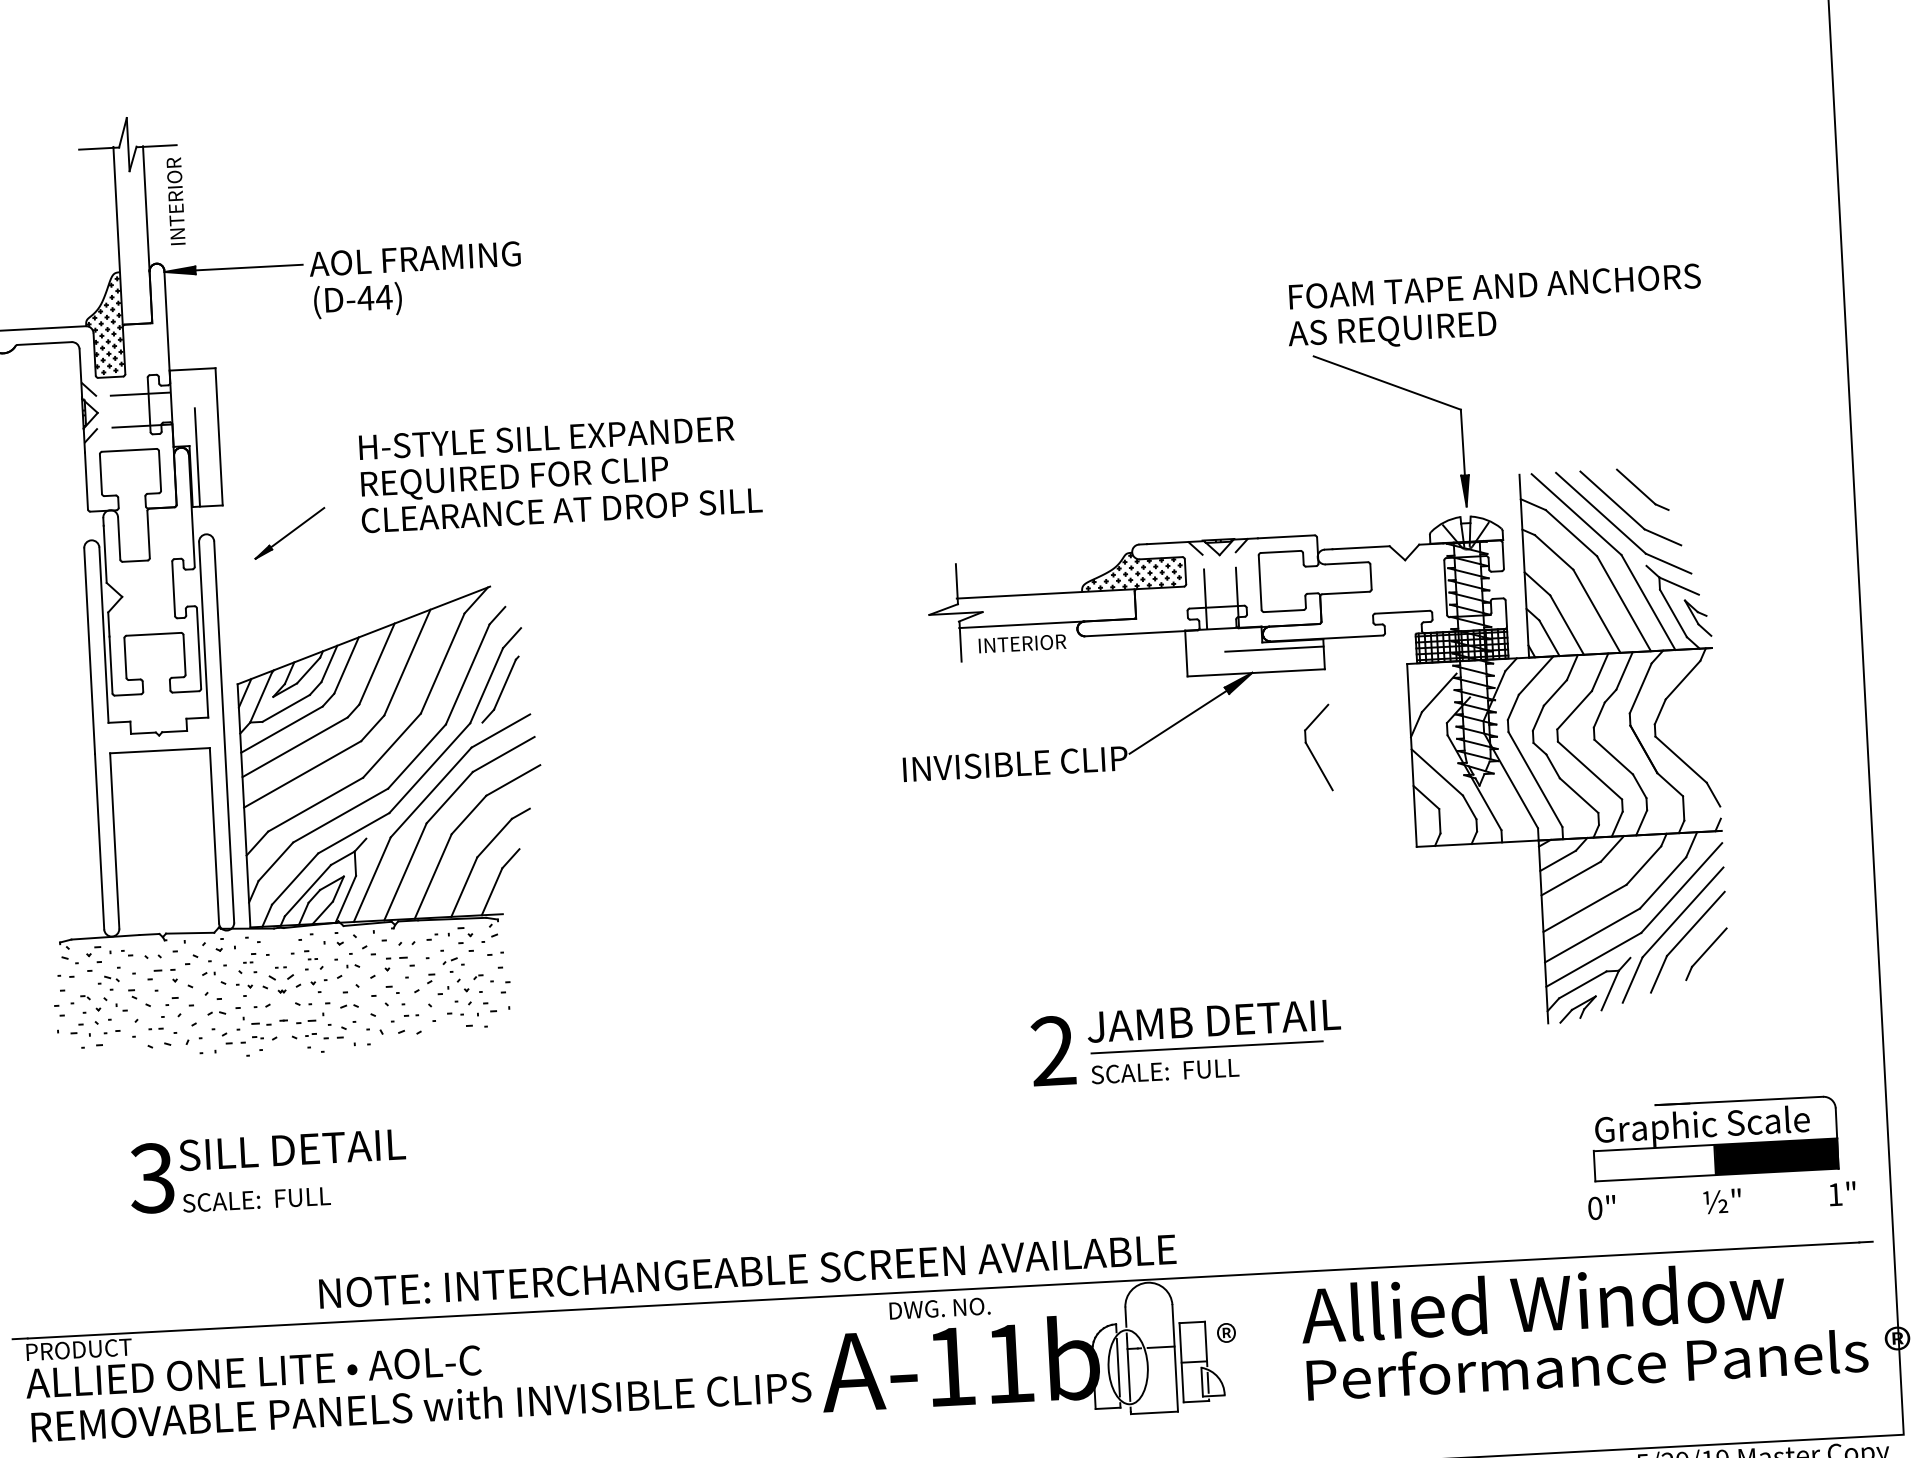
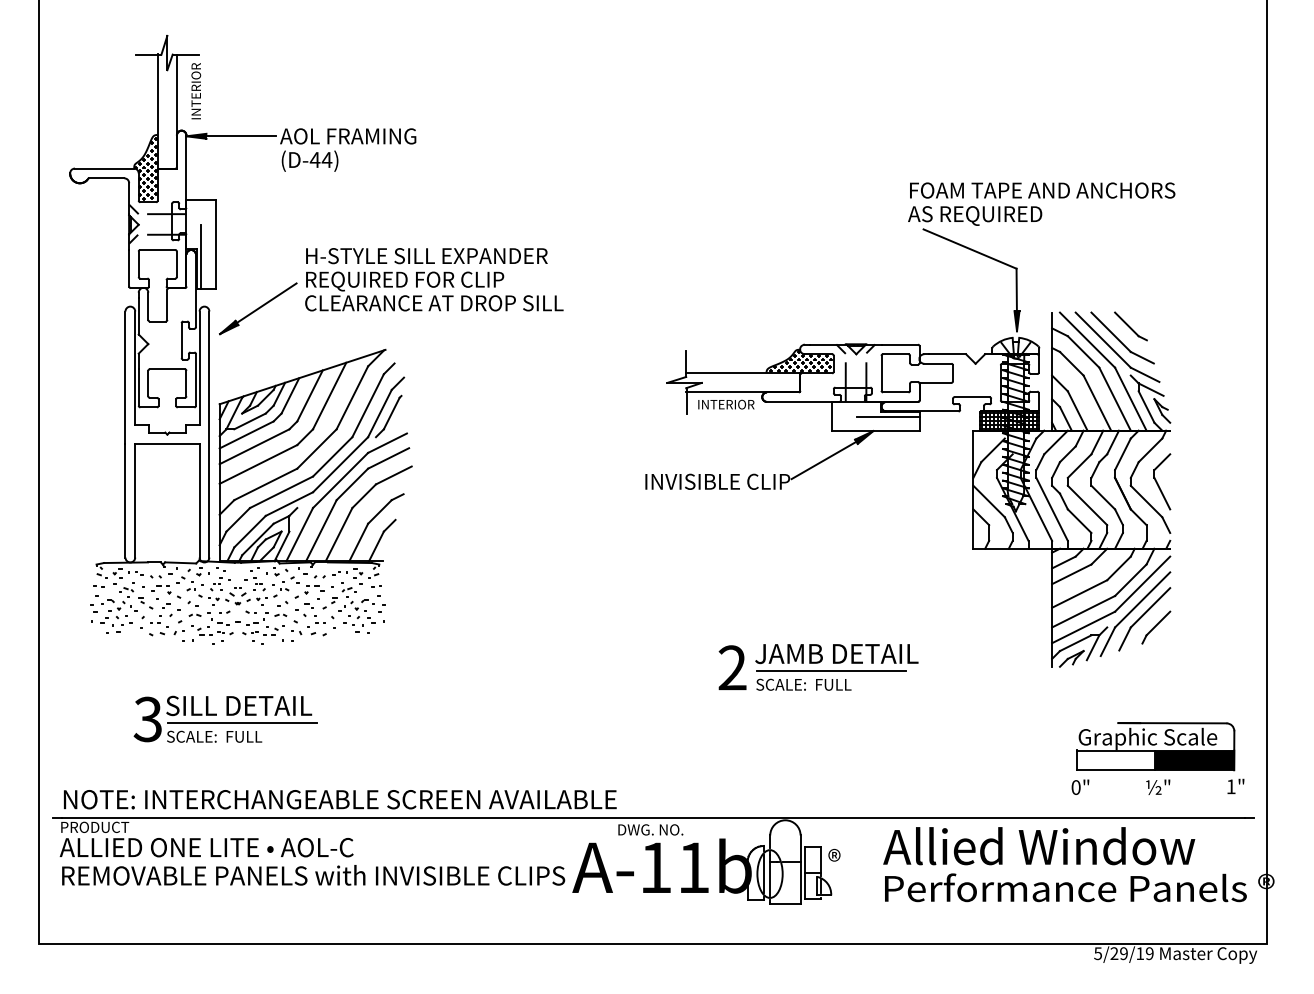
part: (290, 532) -> (258, 308), size x1.67
part: (1318, 747) -> (1162, 481), moved
line: (297, 1175) -> (241, 722), added
text: (748, 1271) -> (340, 799), moved

